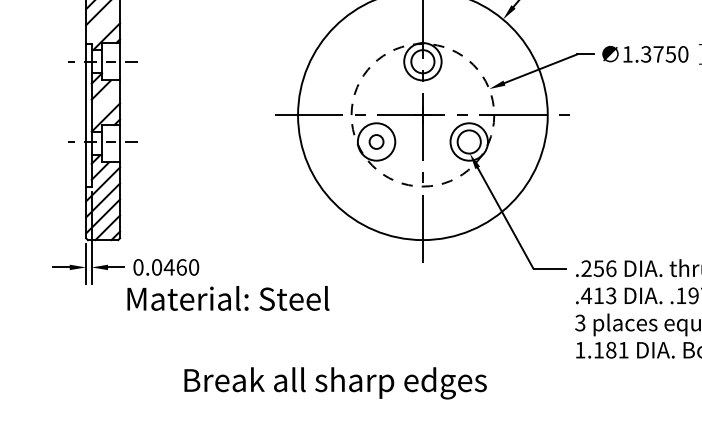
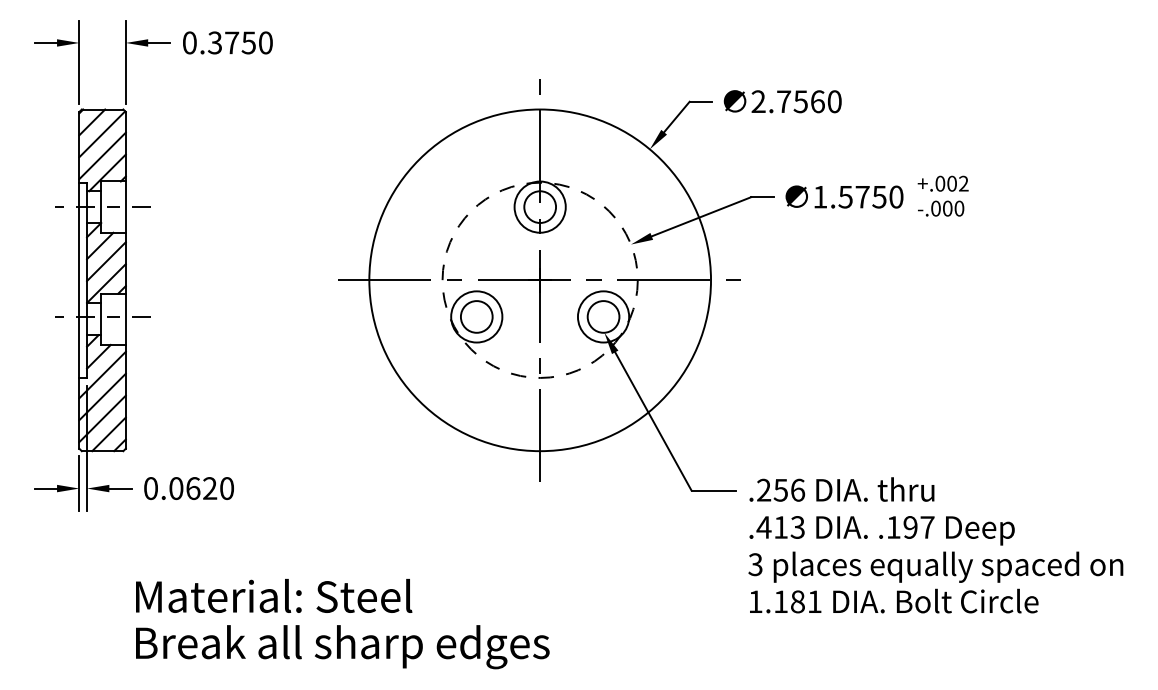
line: (103, 23) -> (102, 155), added
text: (646, 53) -> (845, 196), 1.3750 -> 1.5750
line: (105, 101) -> (106, 261), added
circle: (376, 141) -> (476, 316), size x1.67
text: (175, 267) -> (201, 488), 0.0460 -> 0.0620
text: (228, 298) -> (274, 595), moved
text: (335, 383) -> (342, 647), moved

